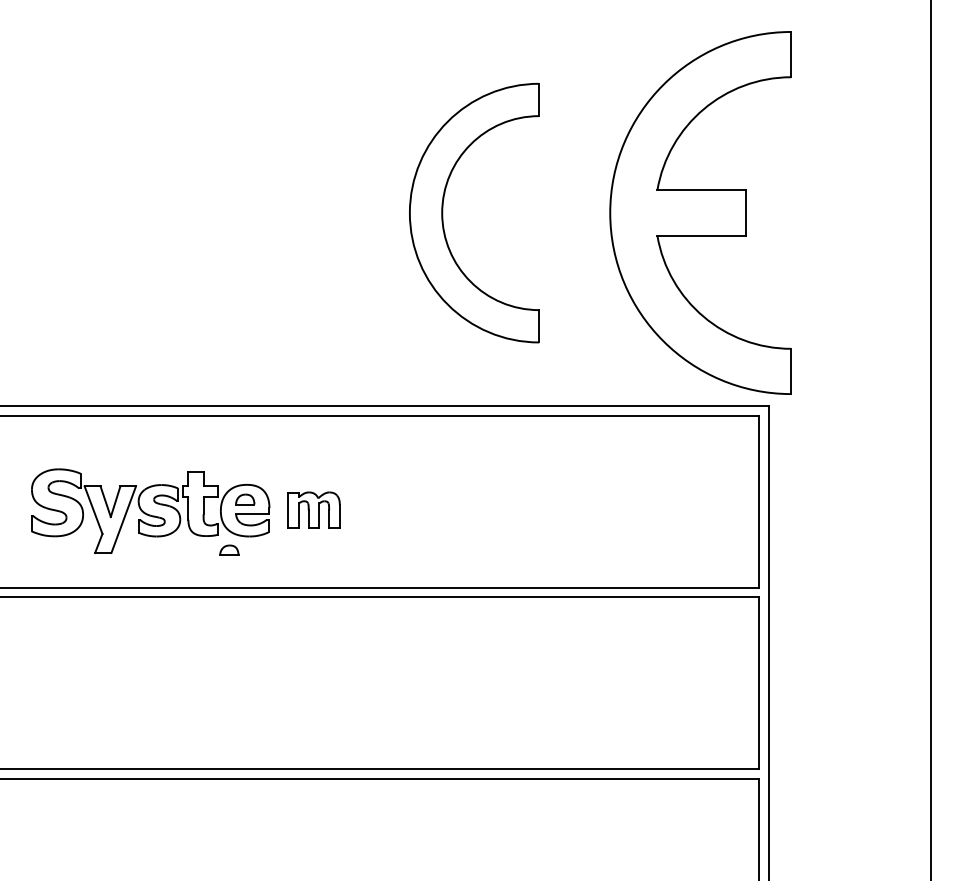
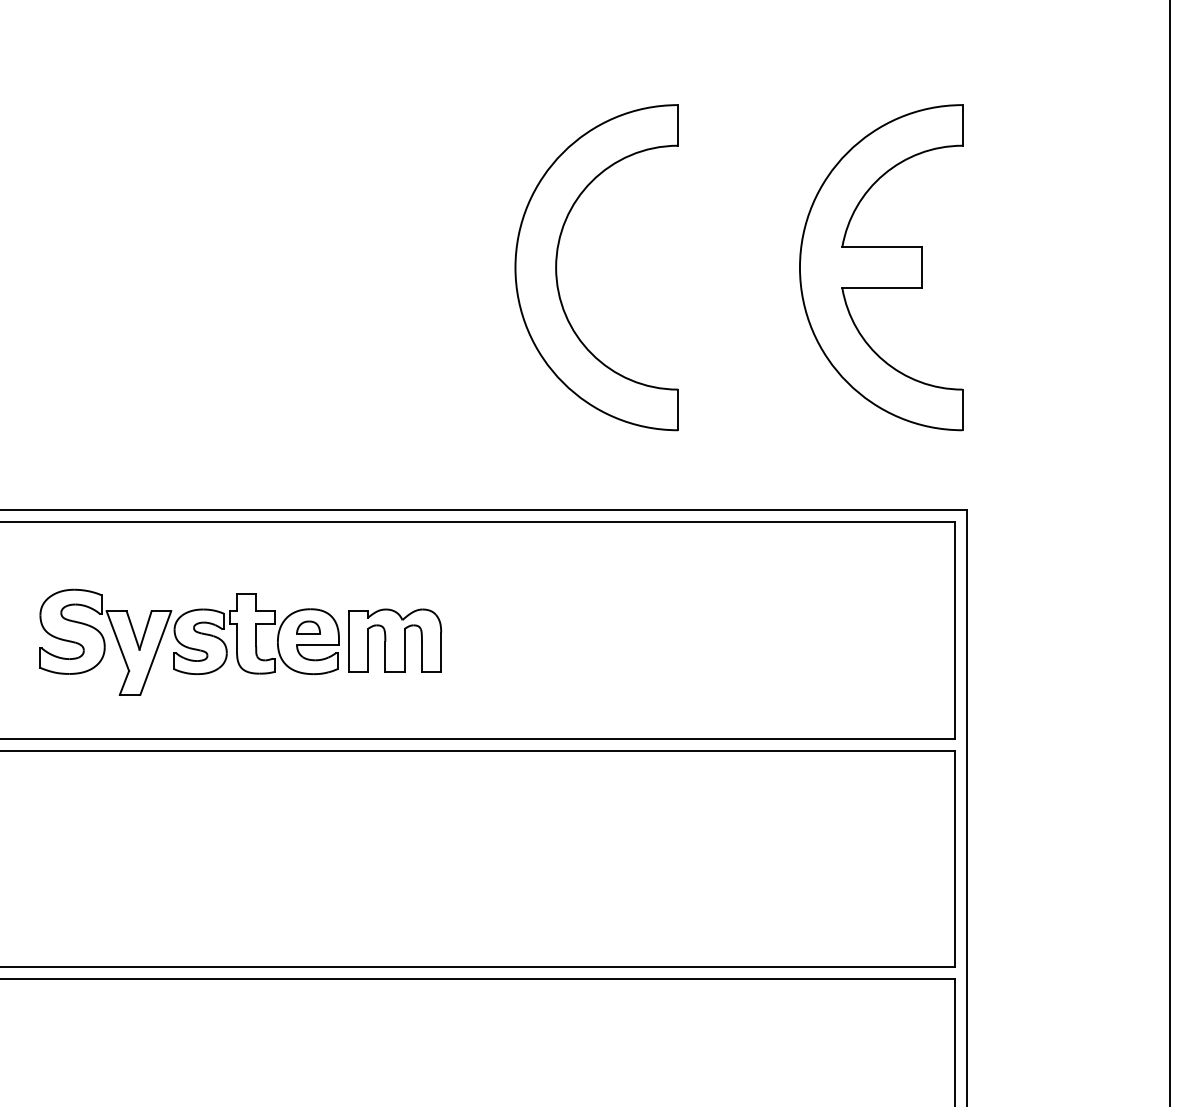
part: (701, 212) -> (881, 267), size x0.71
part: (314, 509) -> (395, 640), size x1.43
part: (229, 550) -> (288, 691), removed

